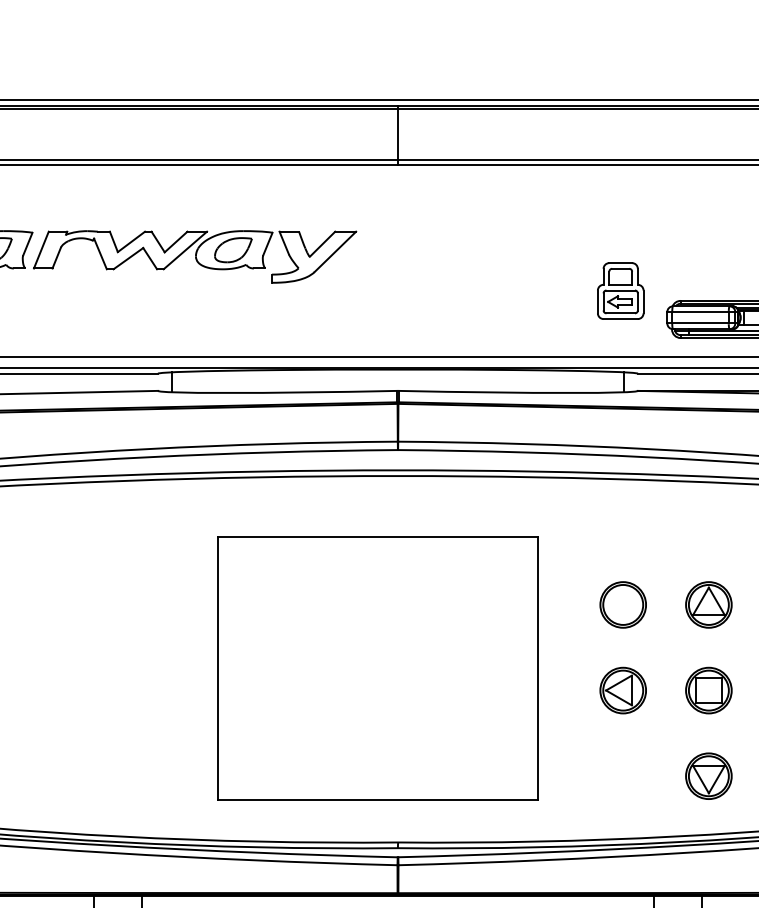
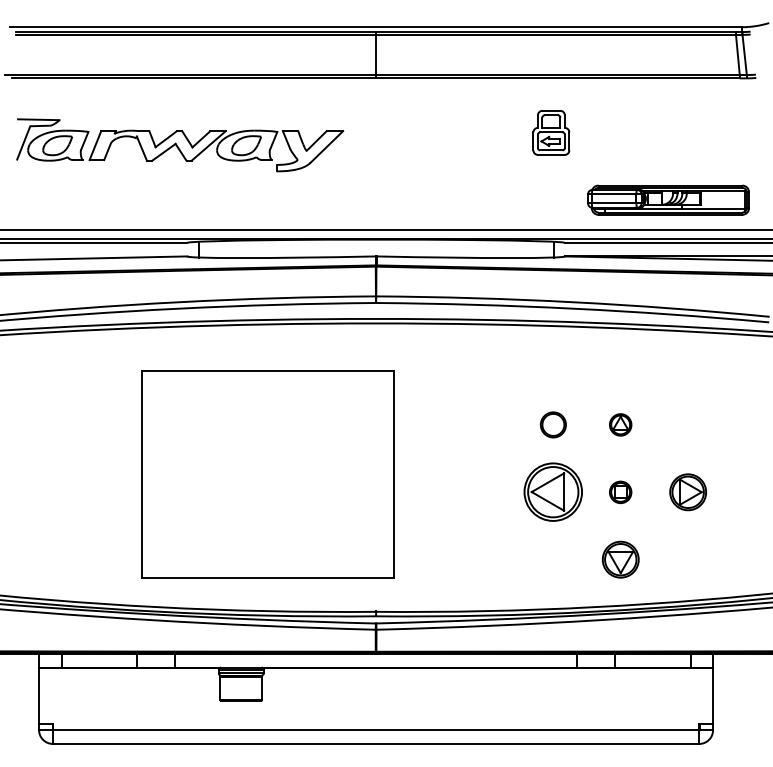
part: (620, 290) -> (551, 132), moved
part: (623, 604) -> (553, 424), size x0.7
part: (708, 604) -> (620, 424), size x0.6
part: (376, 667) -> (267, 474), moved
part: (623, 690) -> (553, 492), size x1.6
part: (708, 690) -> (620, 492), size x0.6

